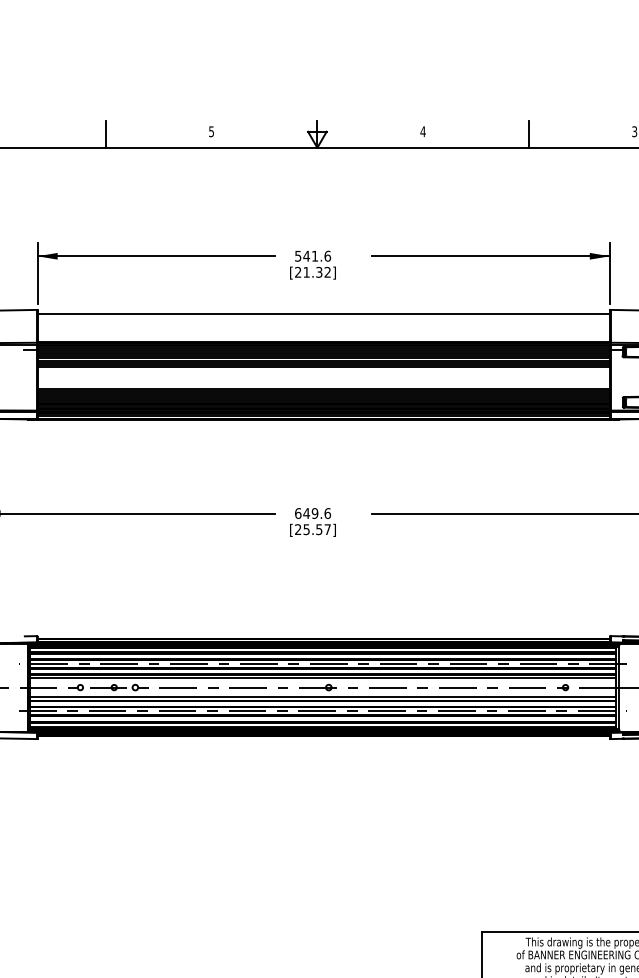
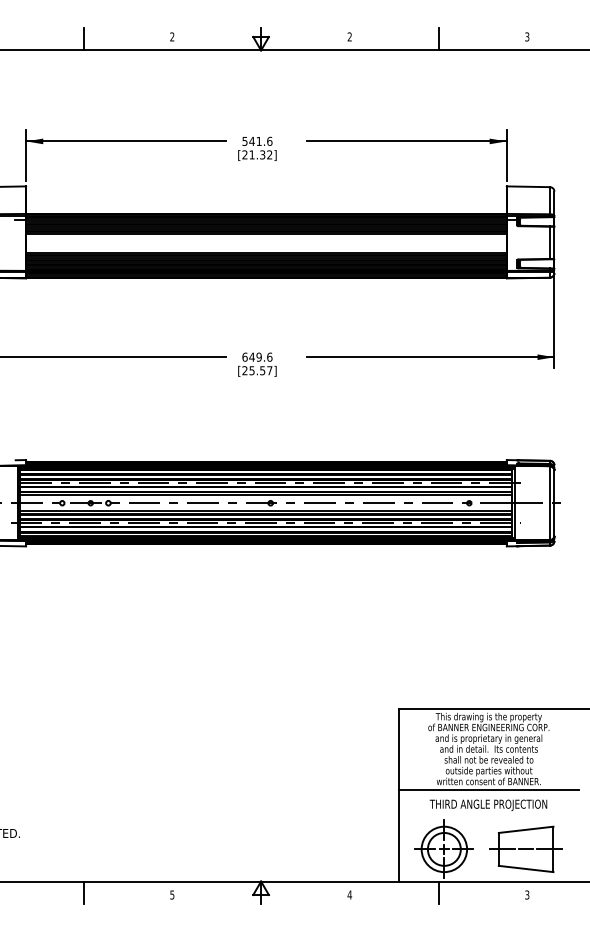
text: (211, 131) -> (172, 36), 5 -> 2
text: (422, 131) -> (349, 36), 4 -> 2
line: (323, 313) -> (266, 189), removed

